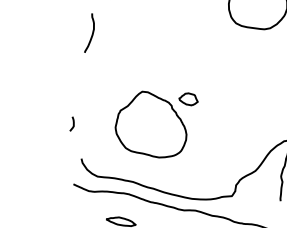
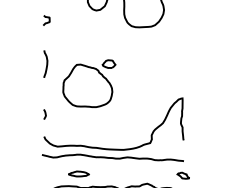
curve: (91, 32) -> (46, 63), moved
part: (155, 121) -> (89, 83), moved
curve: (72, 124) -> (44, 114), moved

